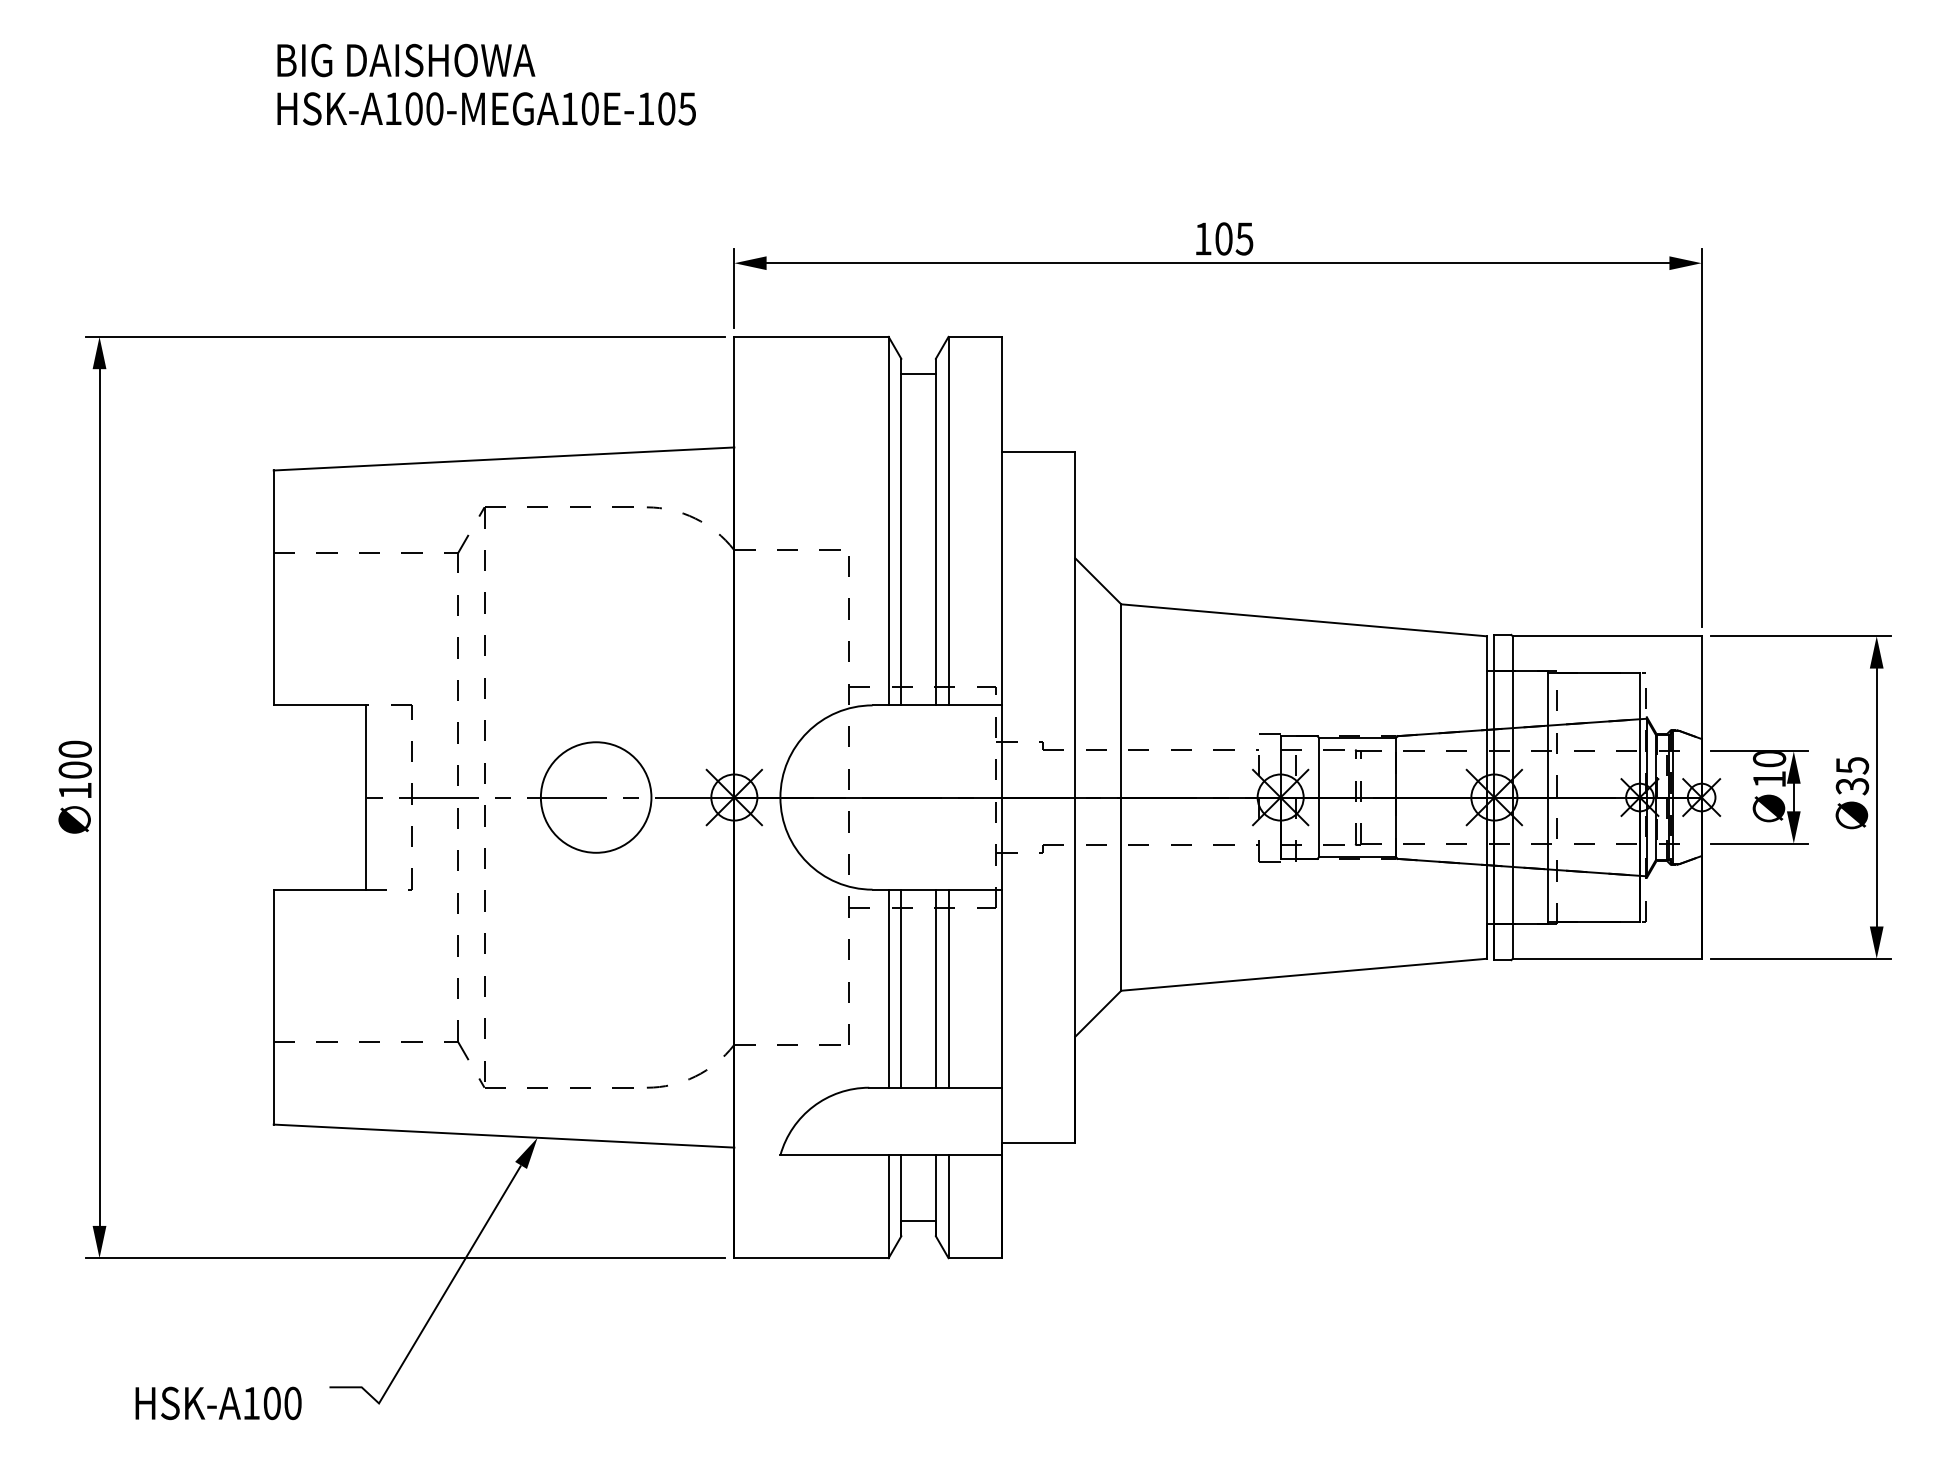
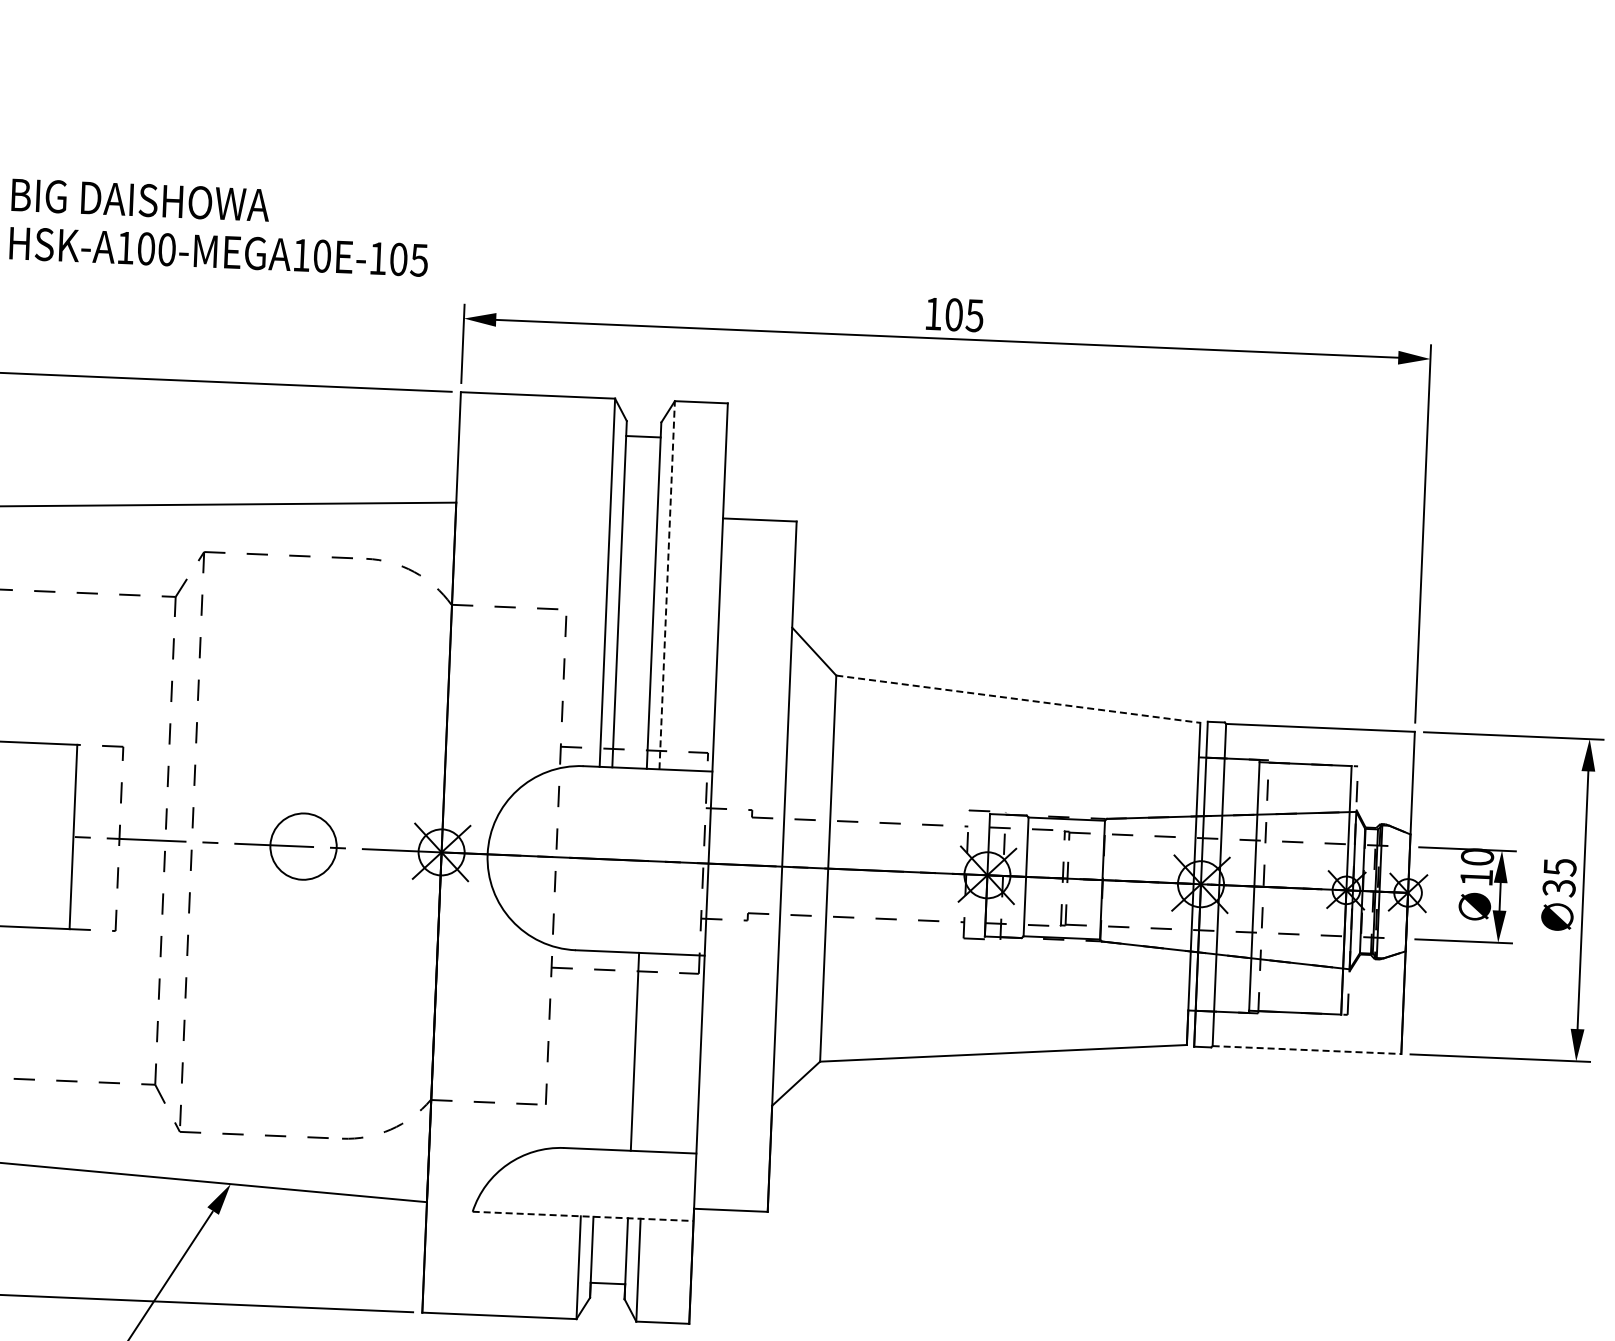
text: (486, 84) -> (219, 227), moved
line: (948, 520) -> (667, 584), solid -> dashed
line: (1304, 620) -> (1018, 699), solid -> dashed
circle: (595, 797) -> (302, 846), size x0.6
line: (1607, 958) -> (1307, 1049), solid -> dashed
line: (888, 988) -> (587, 1049), removed
line: (901, 988) -> (600, 1050), removed
line: (948, 988) -> (647, 1052), removed
line: (890, 1155) -> (582, 1216), solid -> dashed

